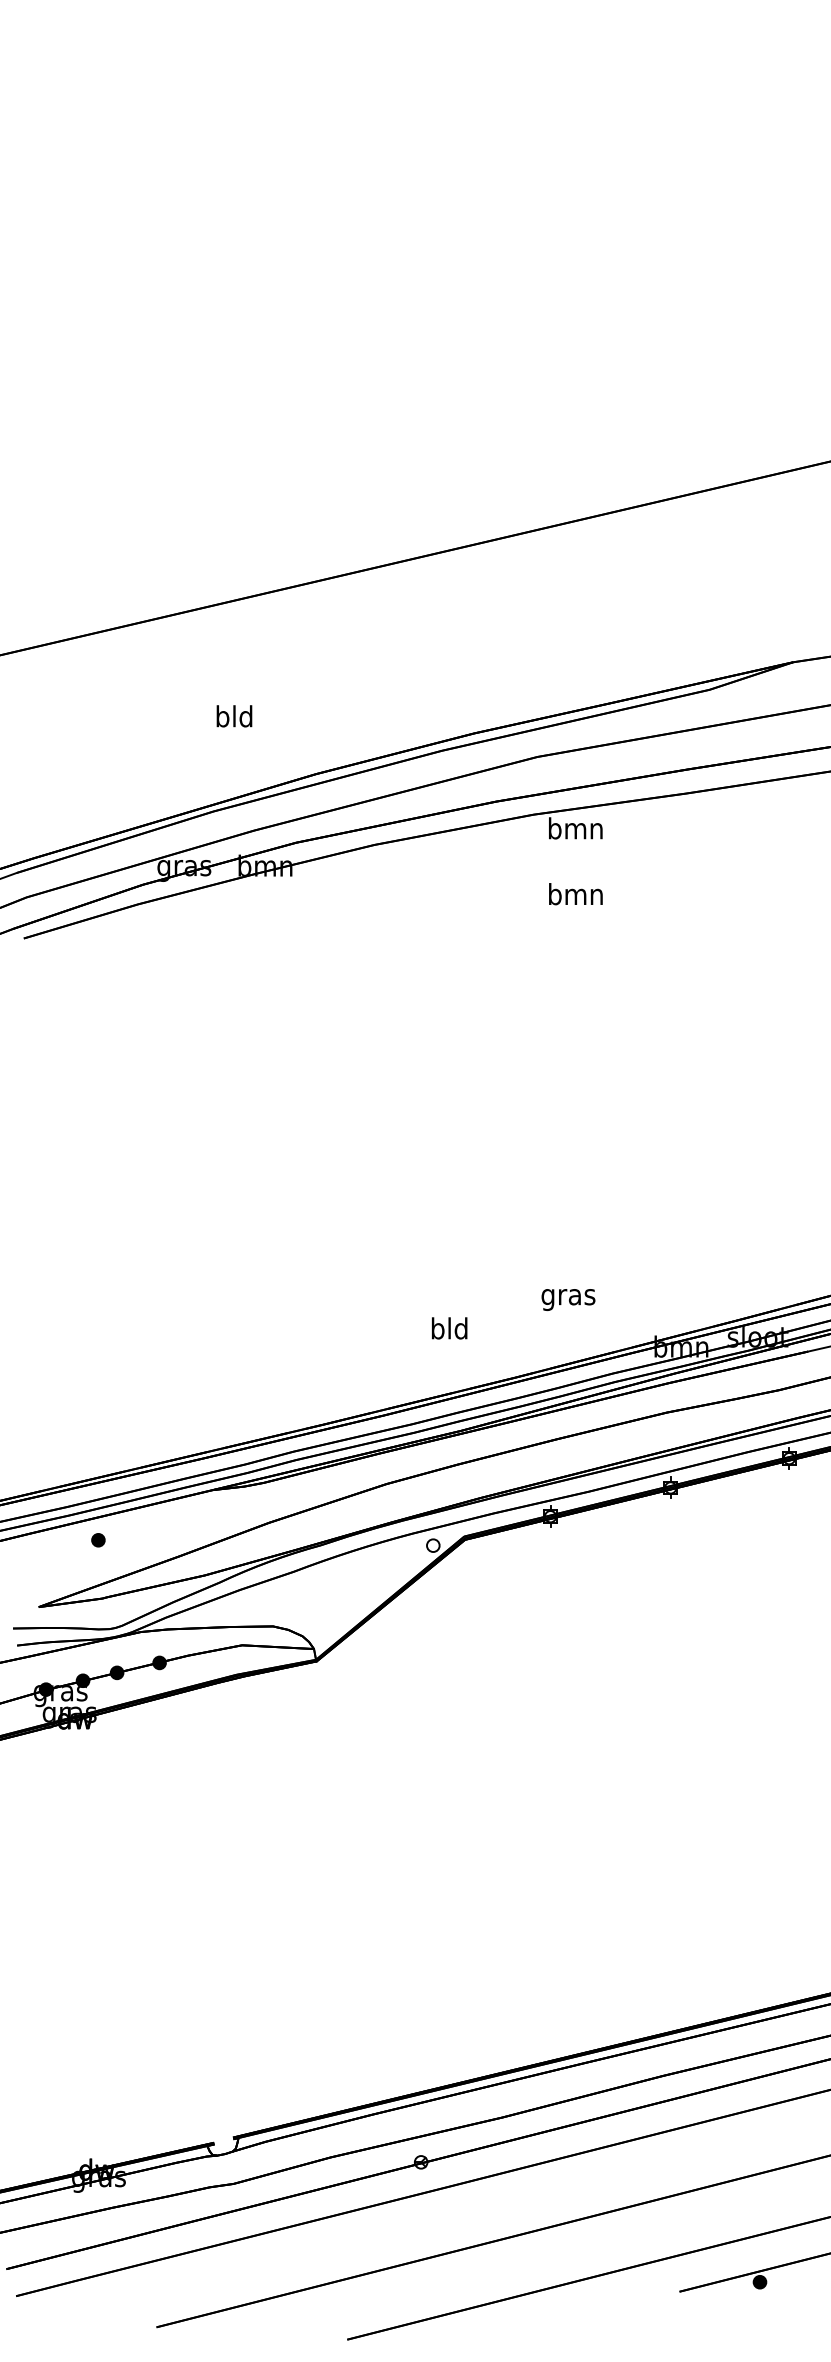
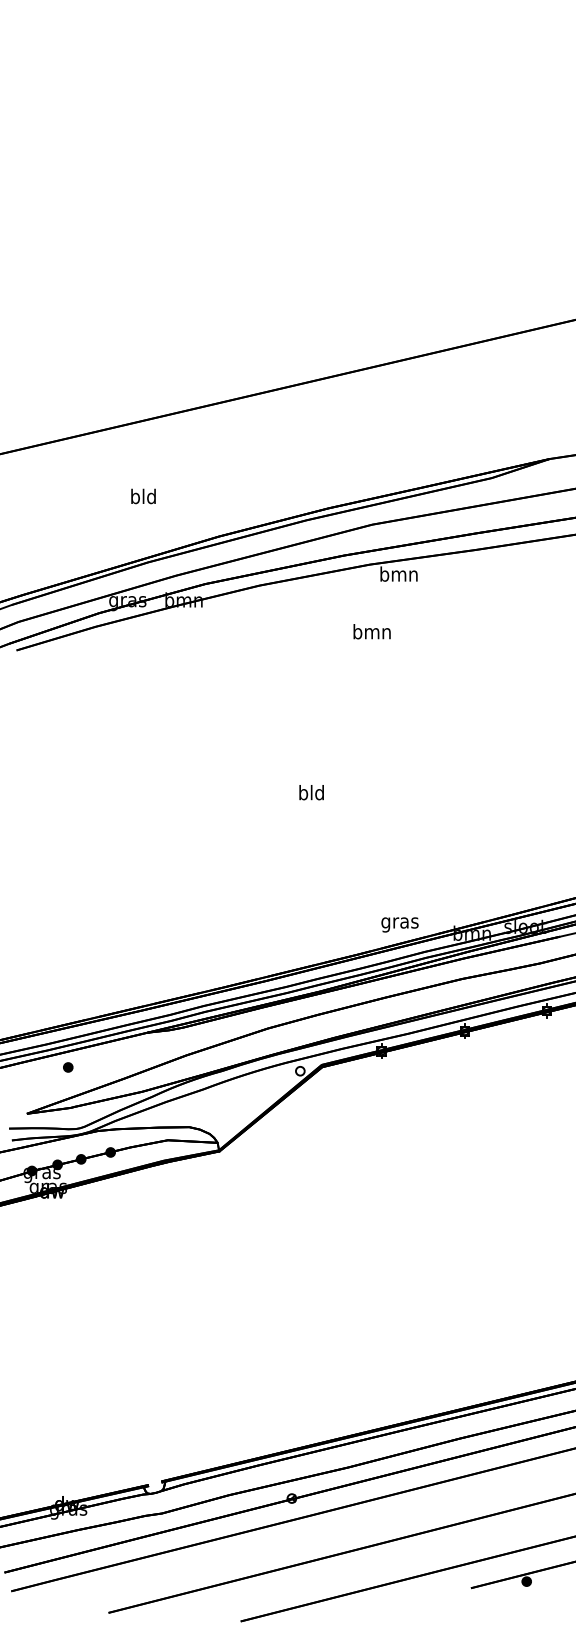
text: (234, 716) -> (143, 496), moved
text: (574, 893) -> (371, 631), moved
text: (567, 1299) -> (399, 924), moved
text: (449, 1328) -> (311, 792), moved

